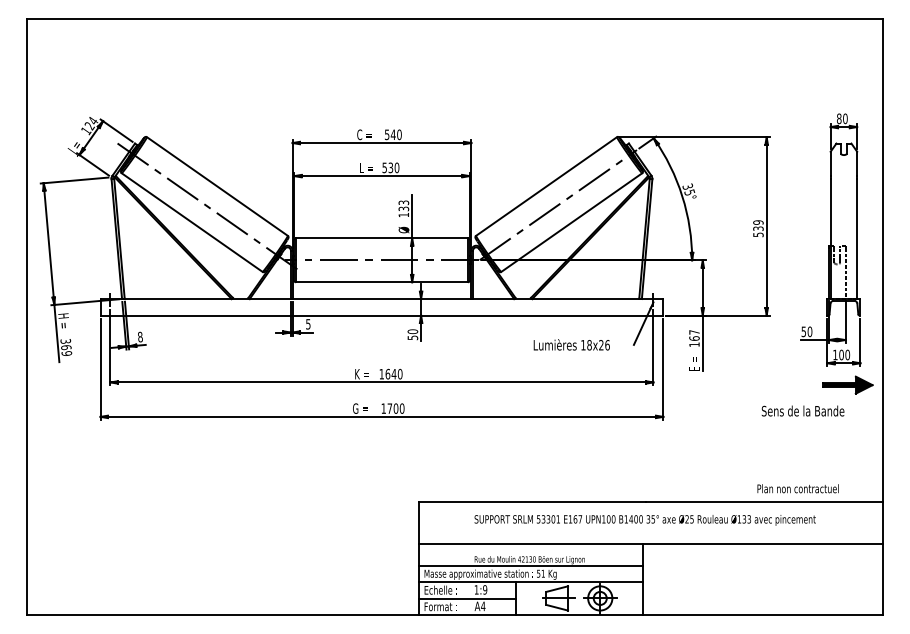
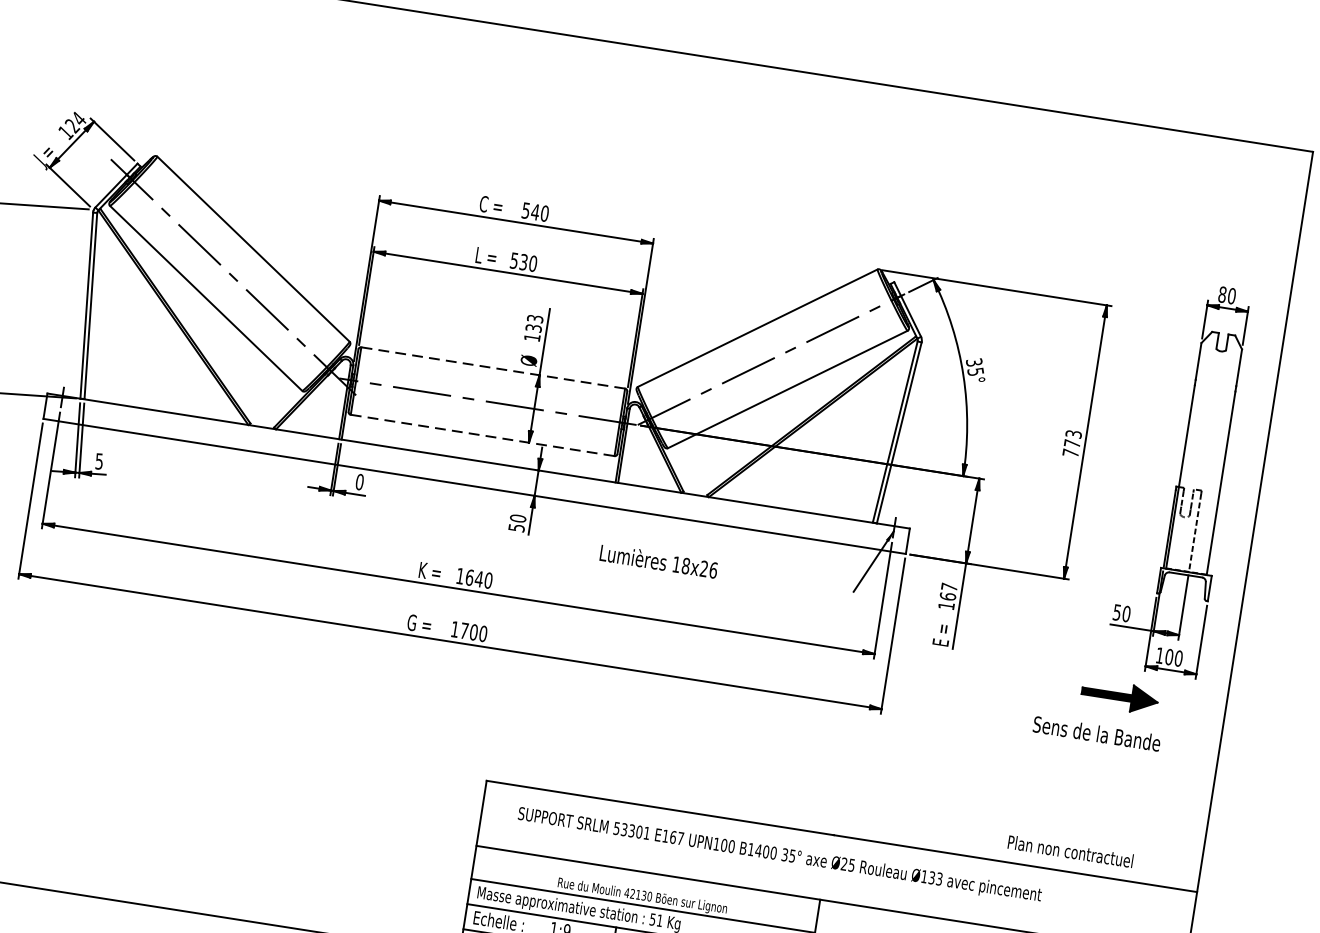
text: (758, 228) -> (1072, 443), 539 -> 773
line: (381, 238) -> (492, 368), solid -> dashed
line: (382, 282) -> (483, 435), solid -> dashed
text: (308, 324) -> (359, 482), 5 -> 0
text: (140, 336) -> (99, 460), 8 -> 5
text: (571, 344) -> (658, 560), moved
part: (847, 384) -> (1119, 695), moved
text: (644, 520) -> (778, 855), moved

